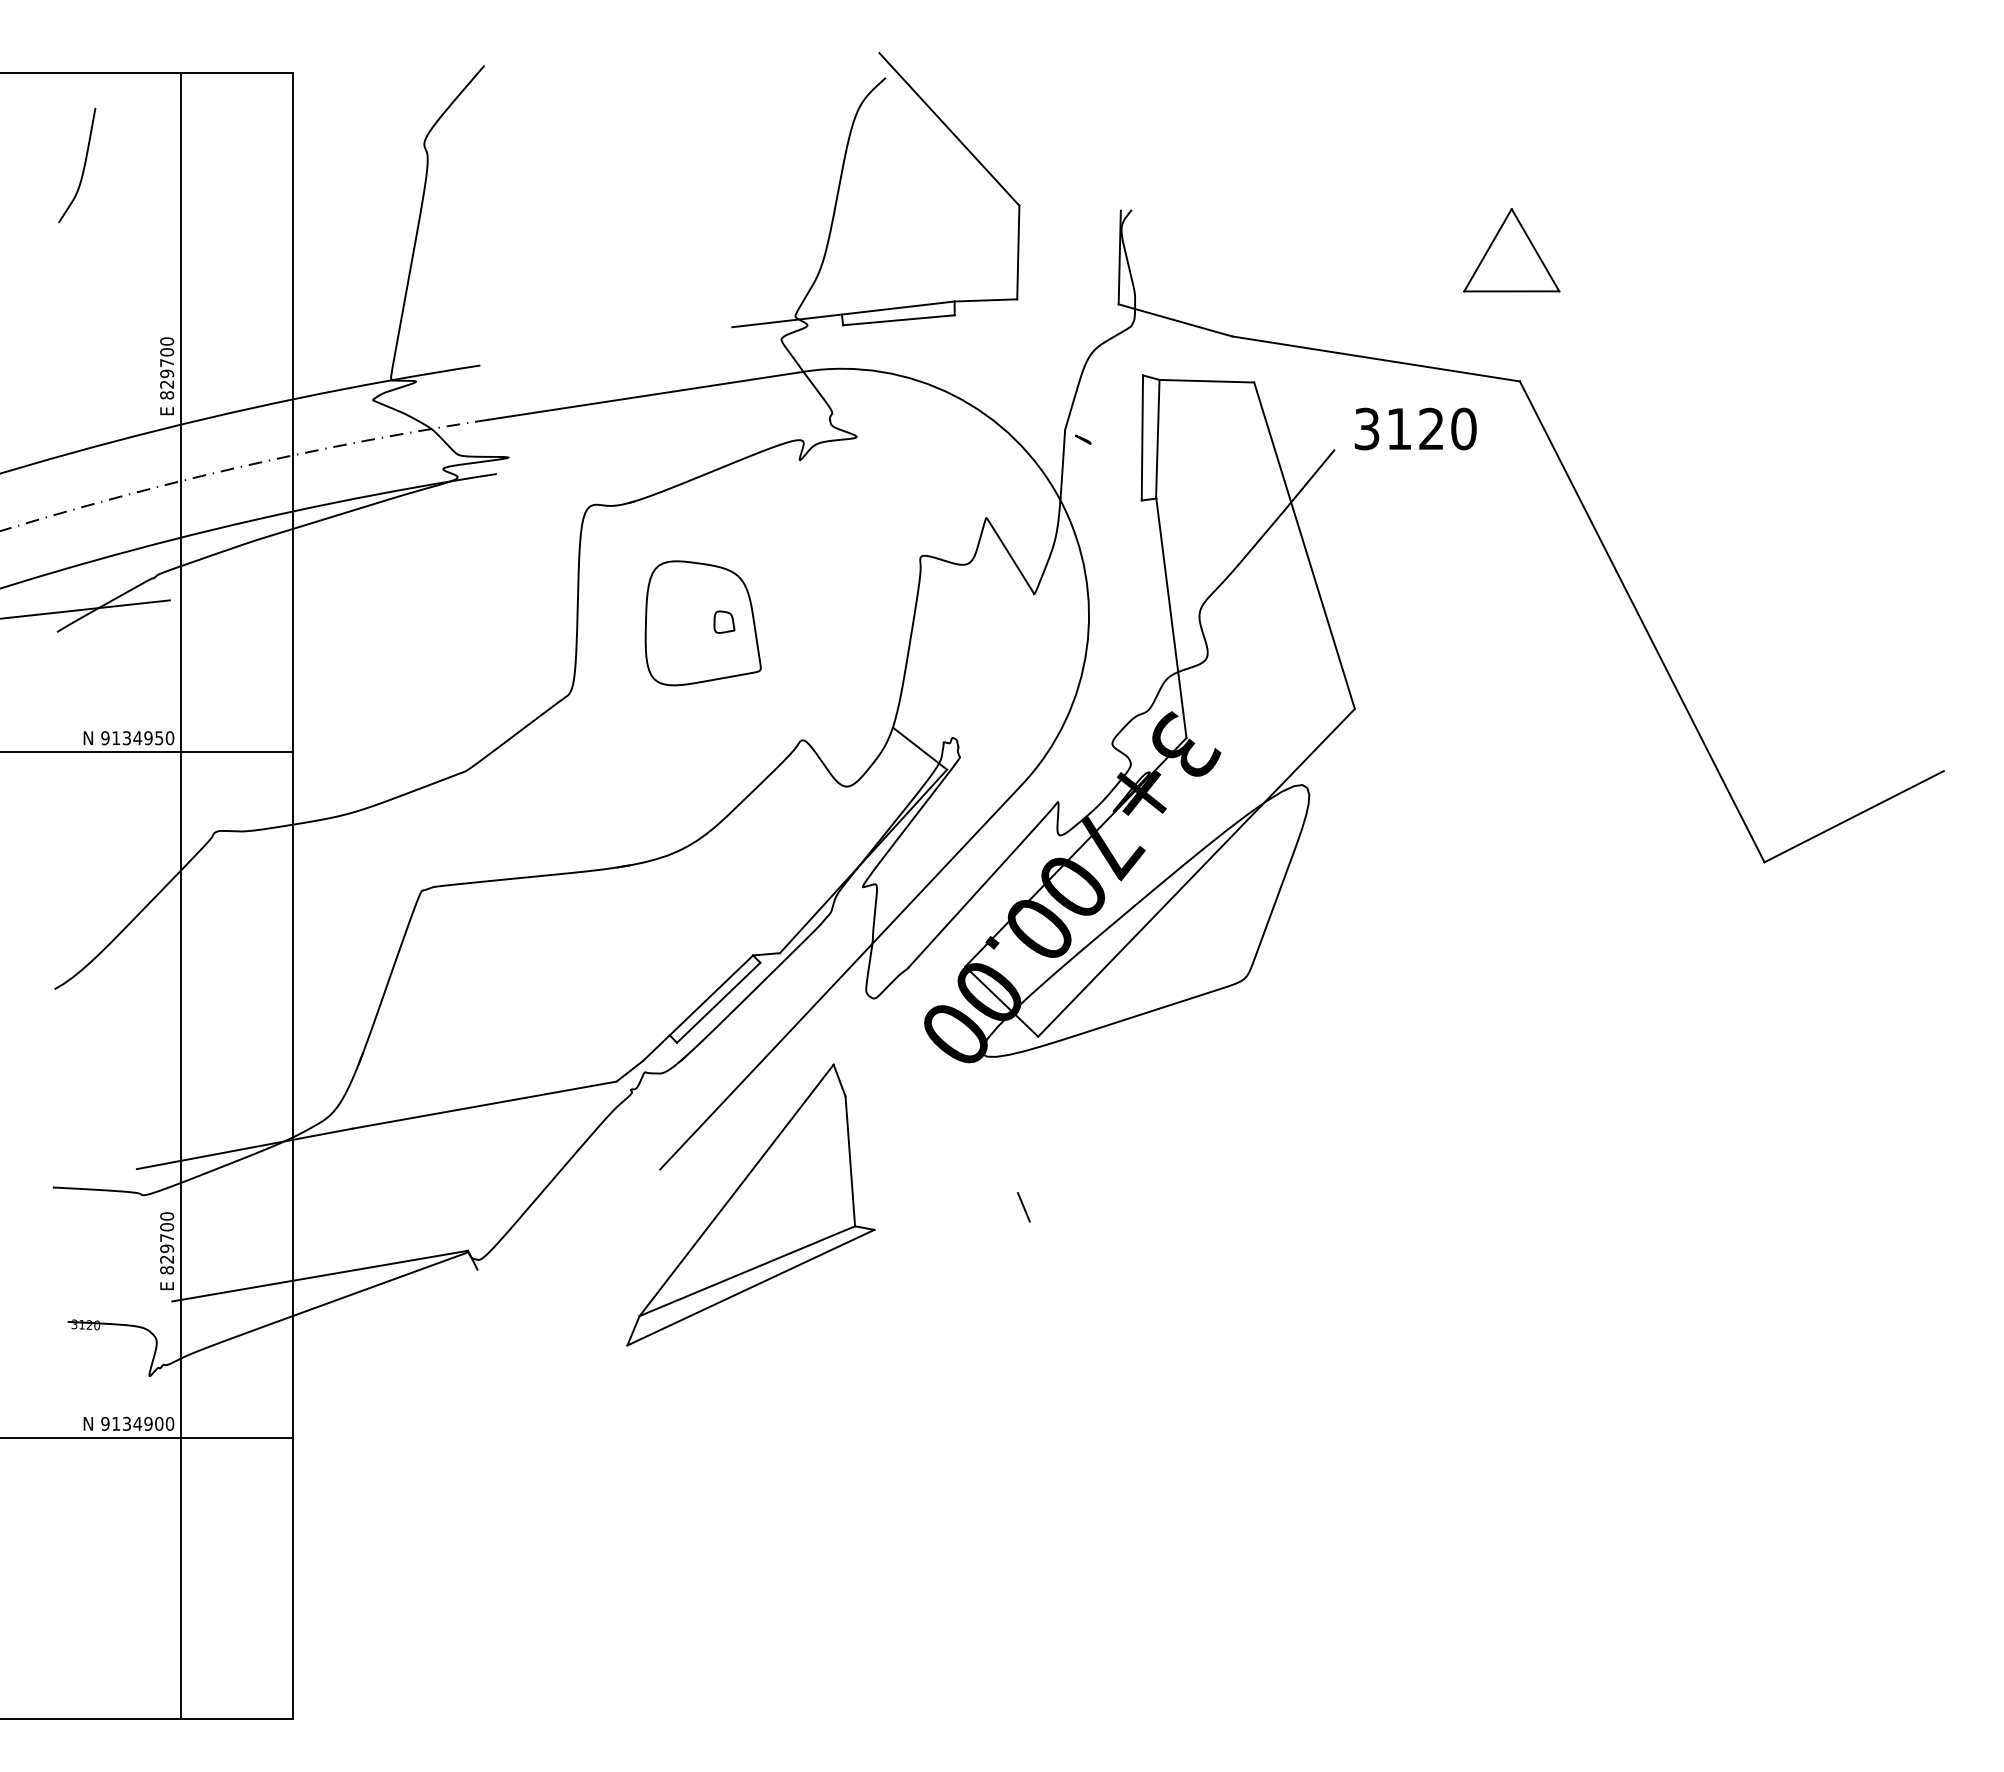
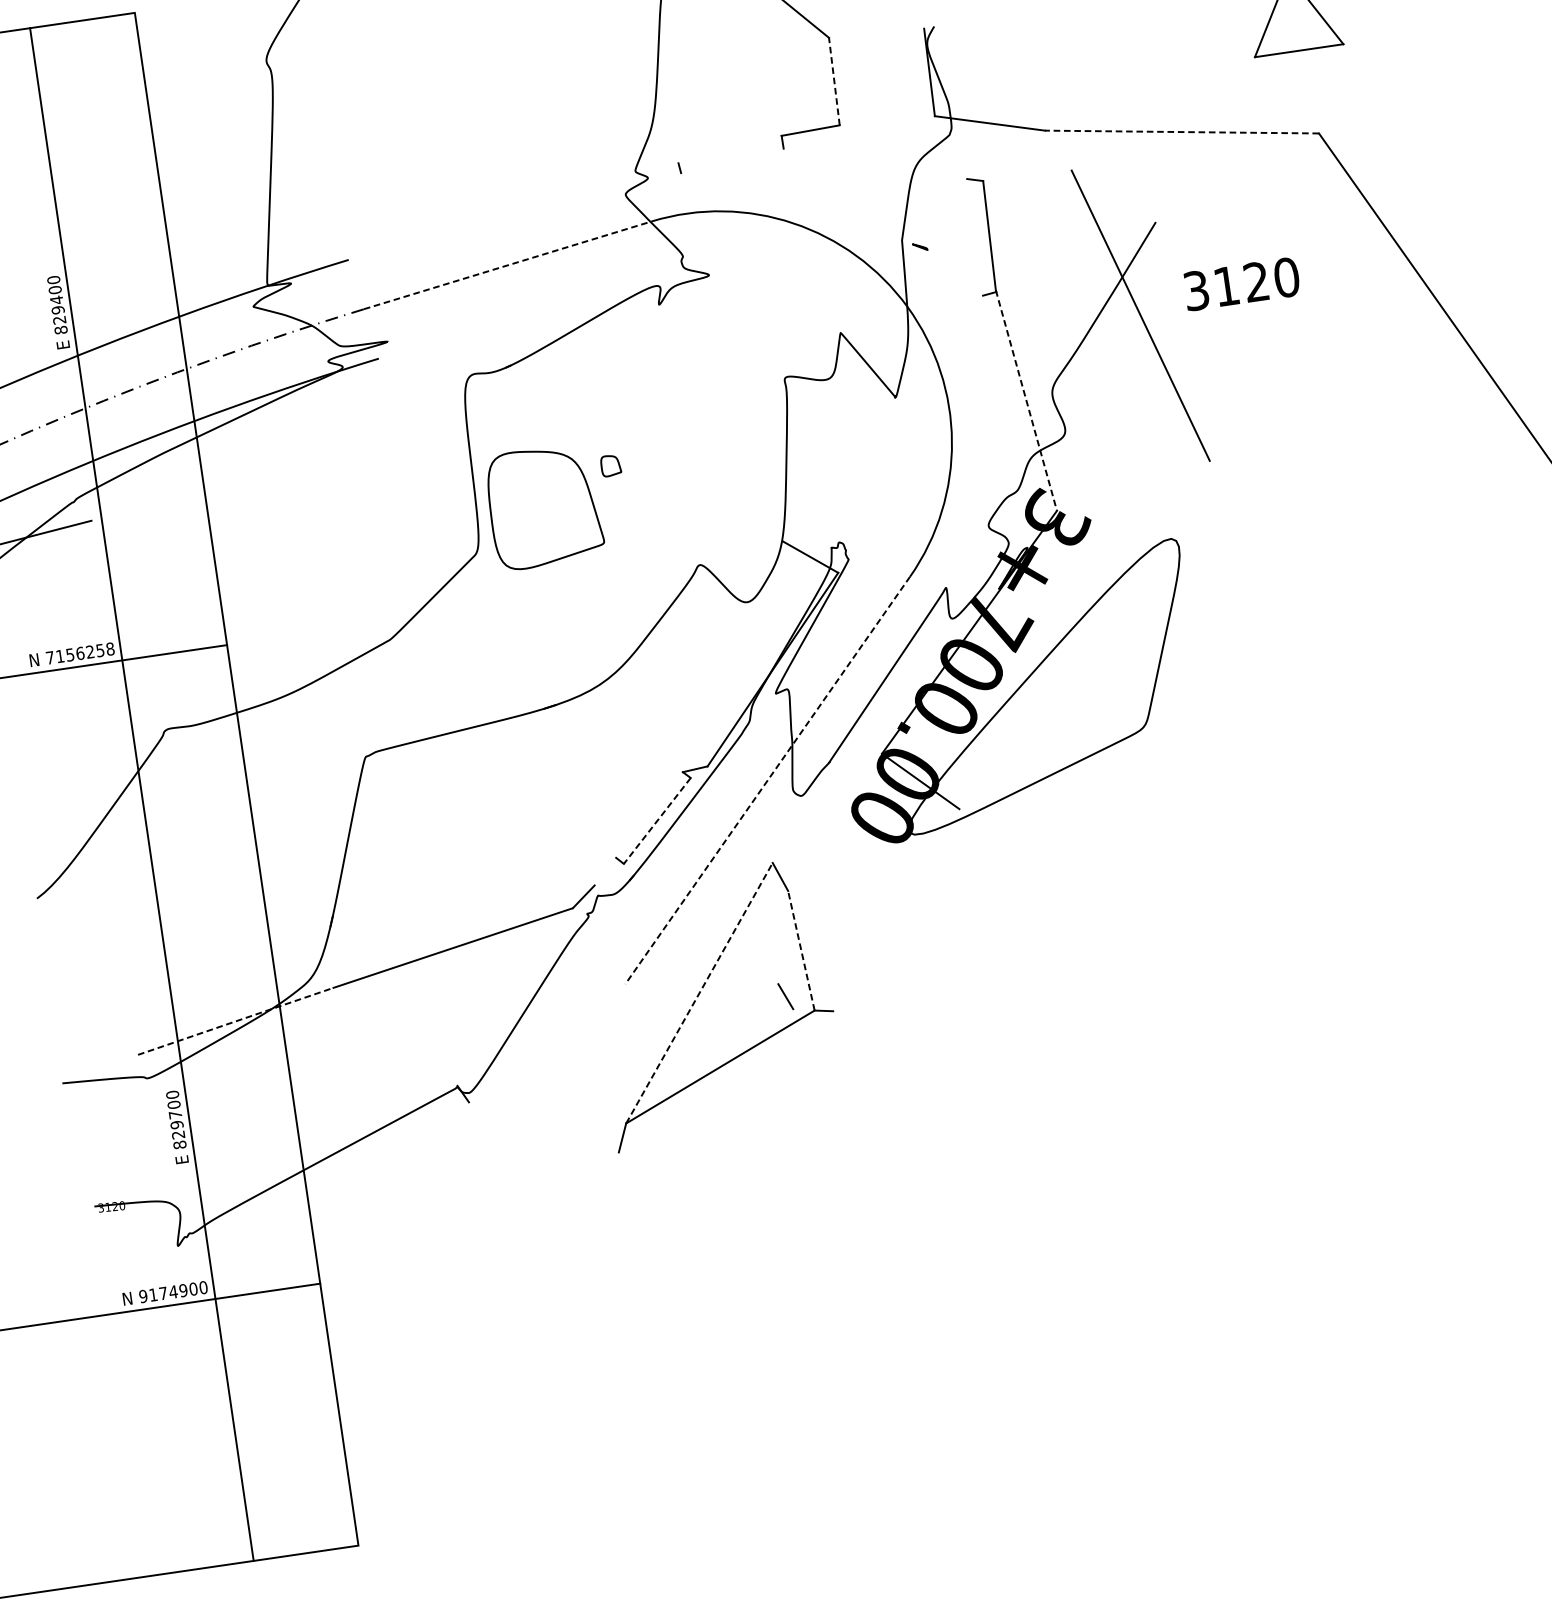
line: (1018, 252) -> (834, 81), solid -> dashed
line: (843, 314) -> (679, 163), removed
line: (898, 320) -> (732, 161), removed
line: (1376, 358) -> (1182, 131), solid -> dashed
text: (166, 362) -> (56, 299), 829700 -> 829400
line: (1206, 380) -> (1027, 175), removed
line: (646, 395) -> (507, 265), solid -> dashed
text: (1415, 428) -> (1241, 283), moved
line: (1142, 437) -> (975, 236), removed
line: (1171, 617) -> (1026, 400), solid -> dashed
part: (702, 623) -> (543, 507), moved
text: (137, 738) -> (80, 653), 9134950 -> 7156258
line: (1196, 872) -> (1084, 634), removed
line: (840, 977) -> (767, 780), solid -> dashed
line: (718, 1002) -> (657, 820), solid -> dashed
line: (697, 1008) -> (638, 829), removed
line: (244, 1148) -> (235, 1021), solid -> dashed
line: (850, 1160) -> (801, 949), solid -> dashed
line: (736, 1190) -> (699, 993), solid -> dashed
line: (1023, 1207) -> (785, 996), moved
line: (320, 1275) -> (323, 1129), removed
line: (750, 1287) -> (725, 1081), removed
text: (126, 1423) -> (162, 1293), 9134900 -> 9174900

